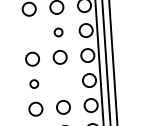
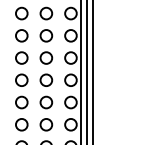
circle: (58, 32) -> (46, 35), size x1.67
circle: (30, 33) -> (21, 35), added
circle: (61, 81) -> (46, 79), added
circle: (33, 83) -> (21, 79), size x1.67

